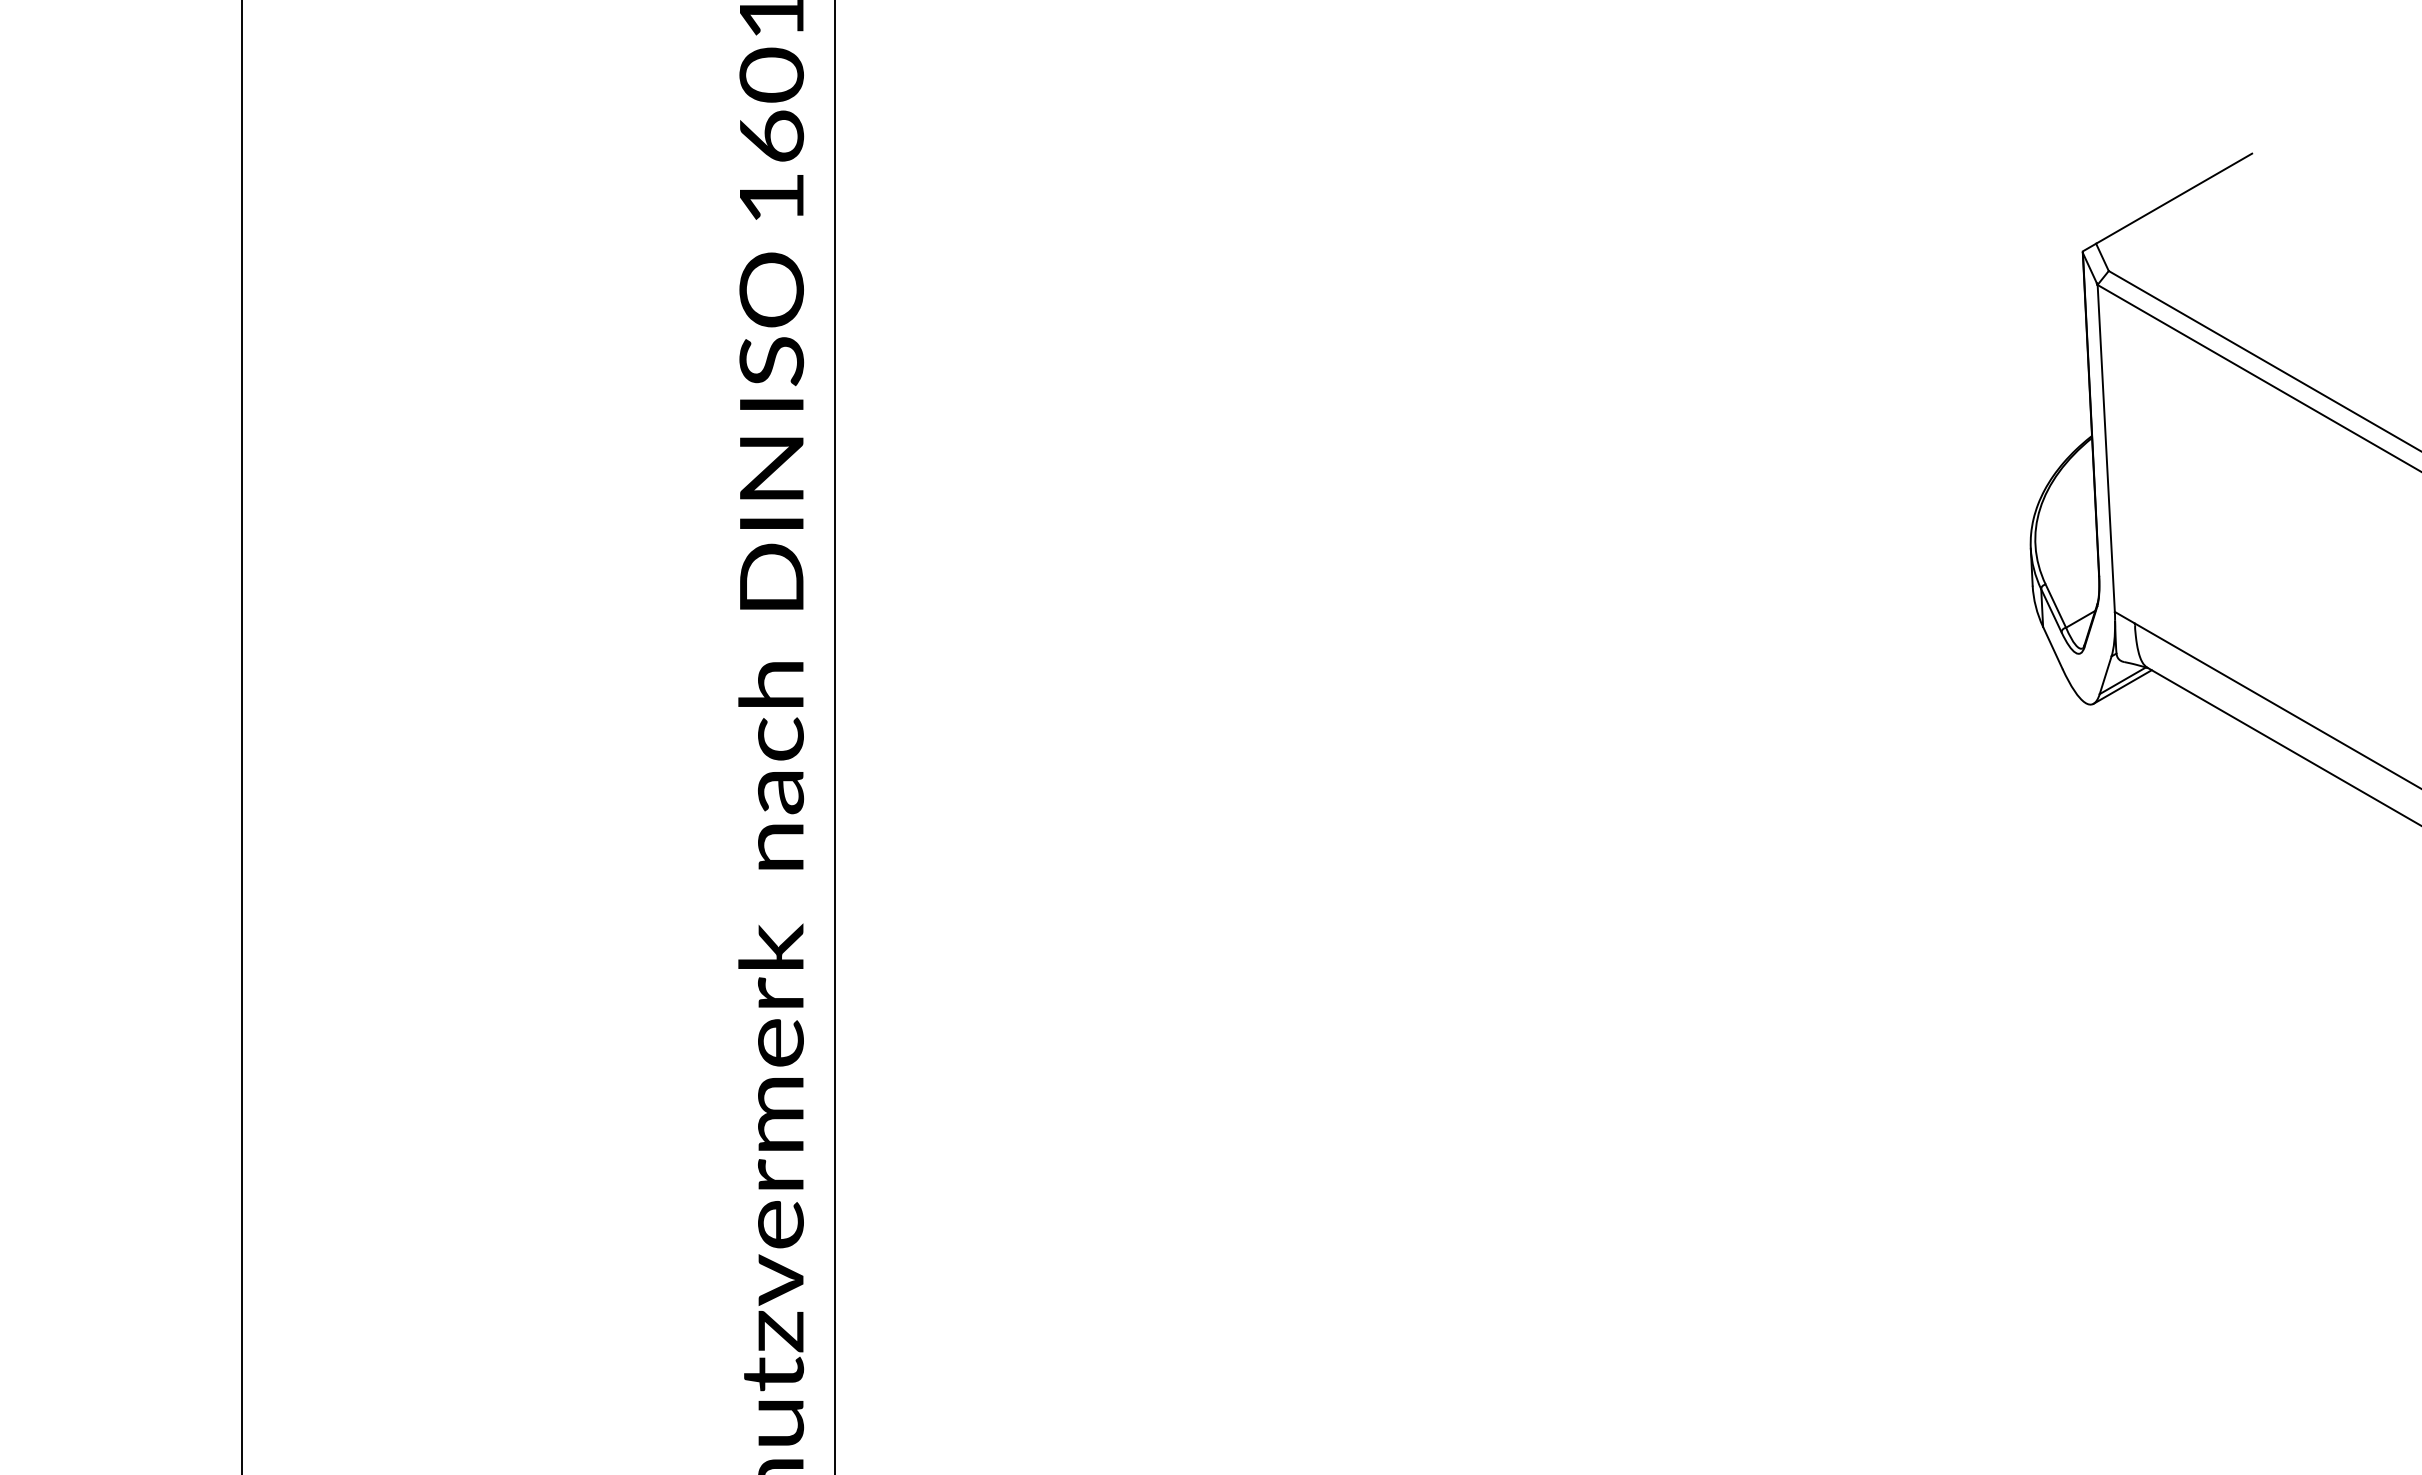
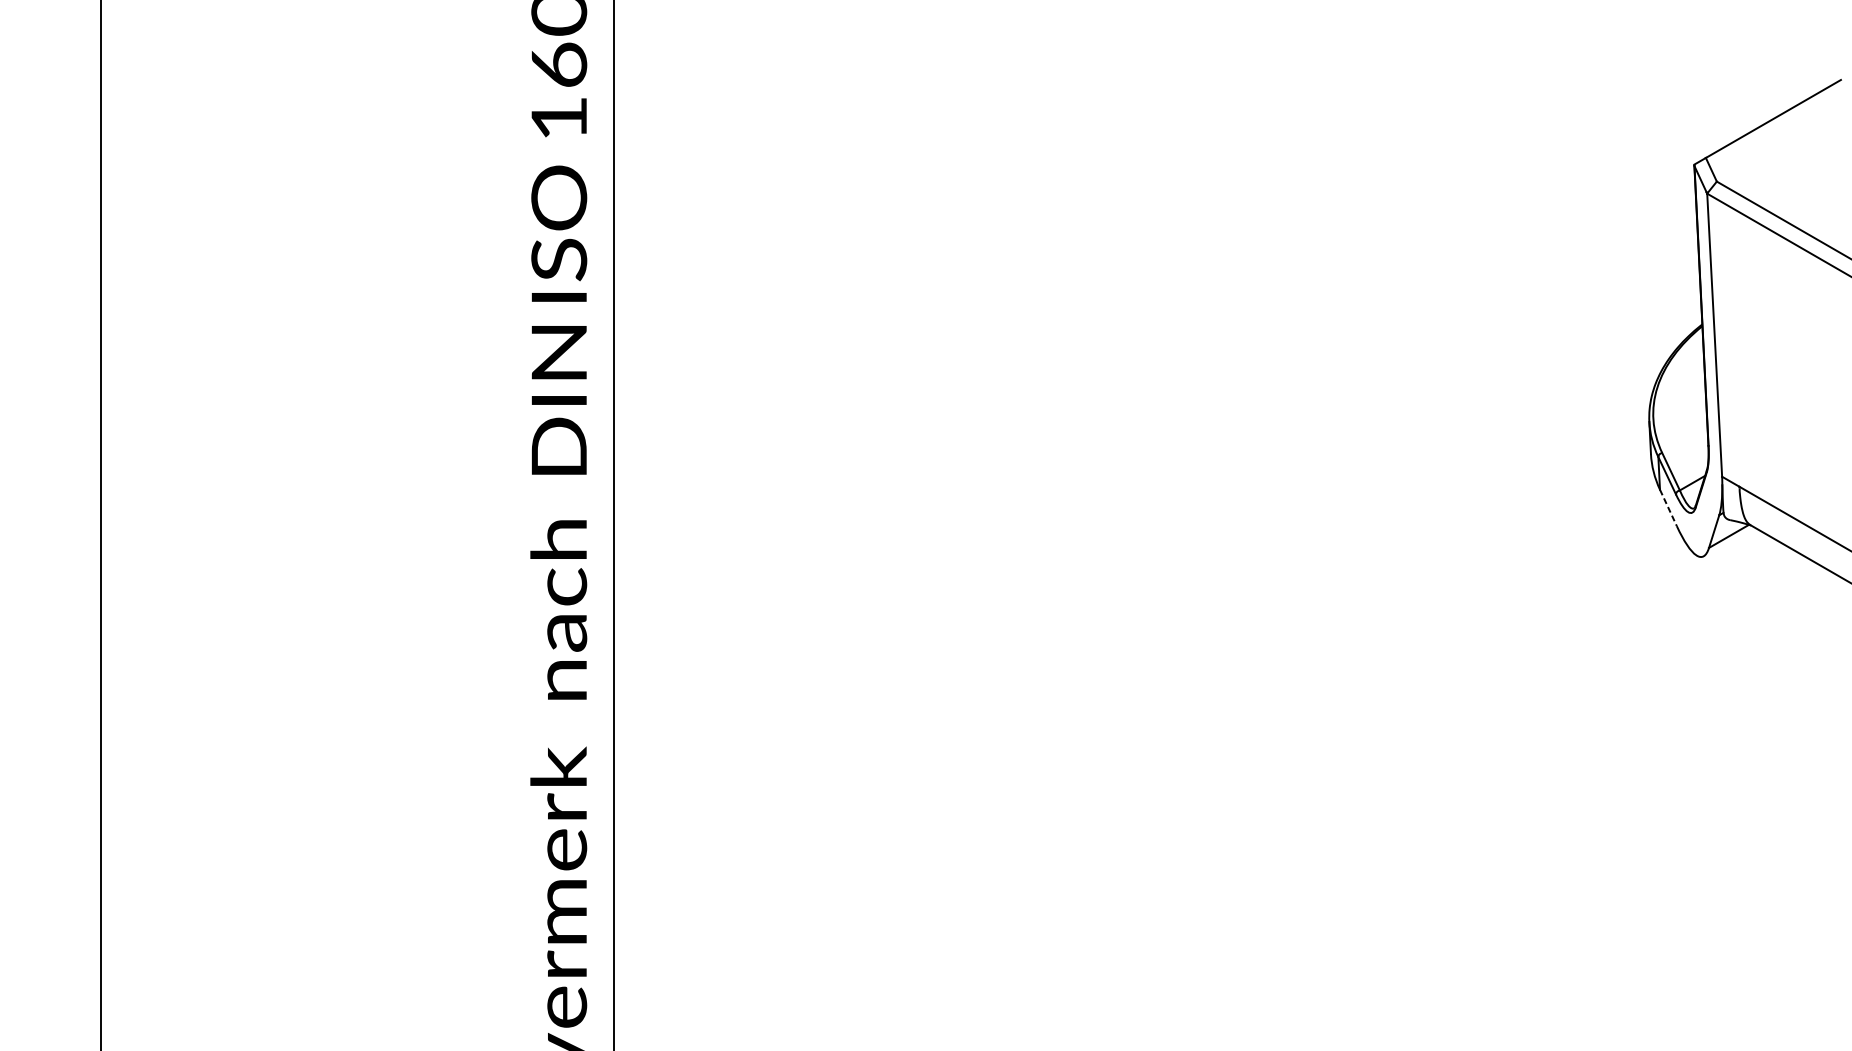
line: (2053, 648) -> (1668, 508), solid -> dashed
line: (2122, 686) -> (1728, 541), removed

